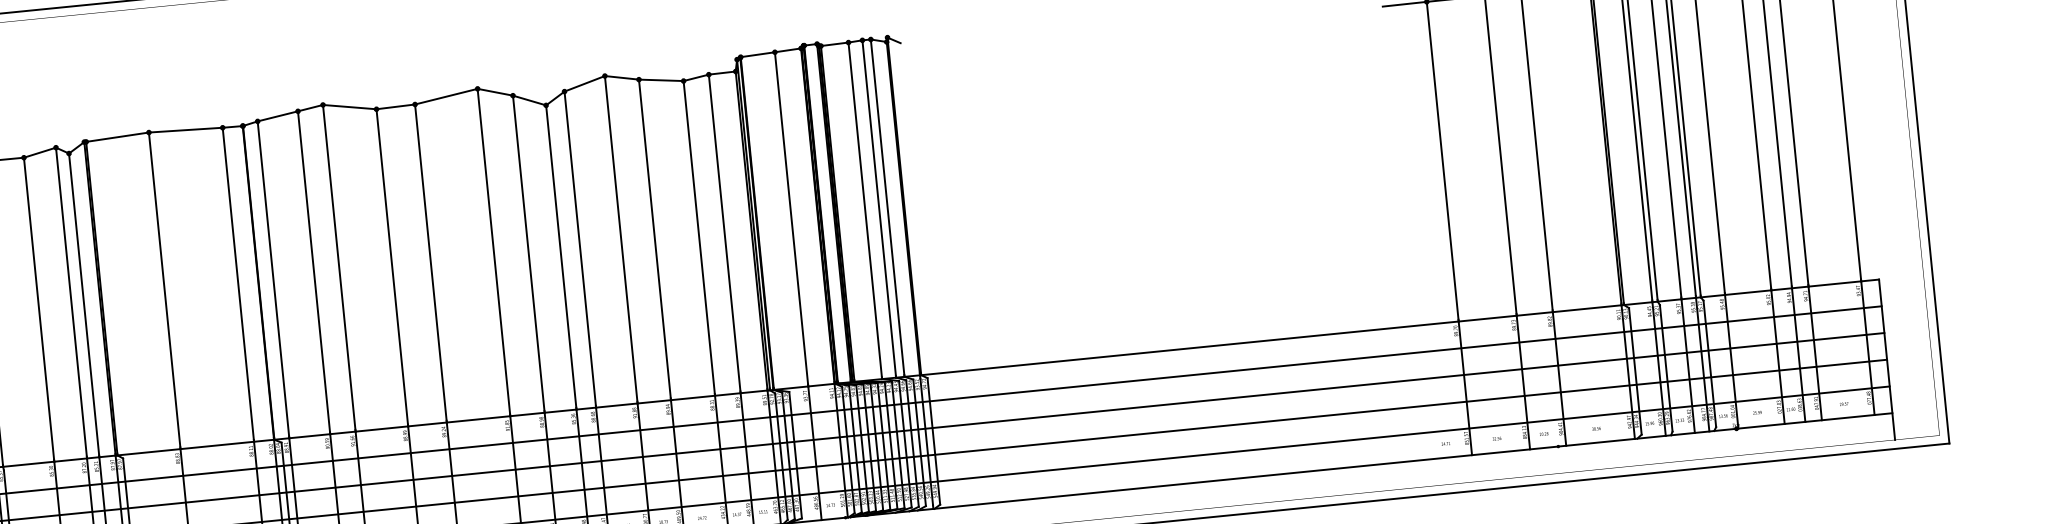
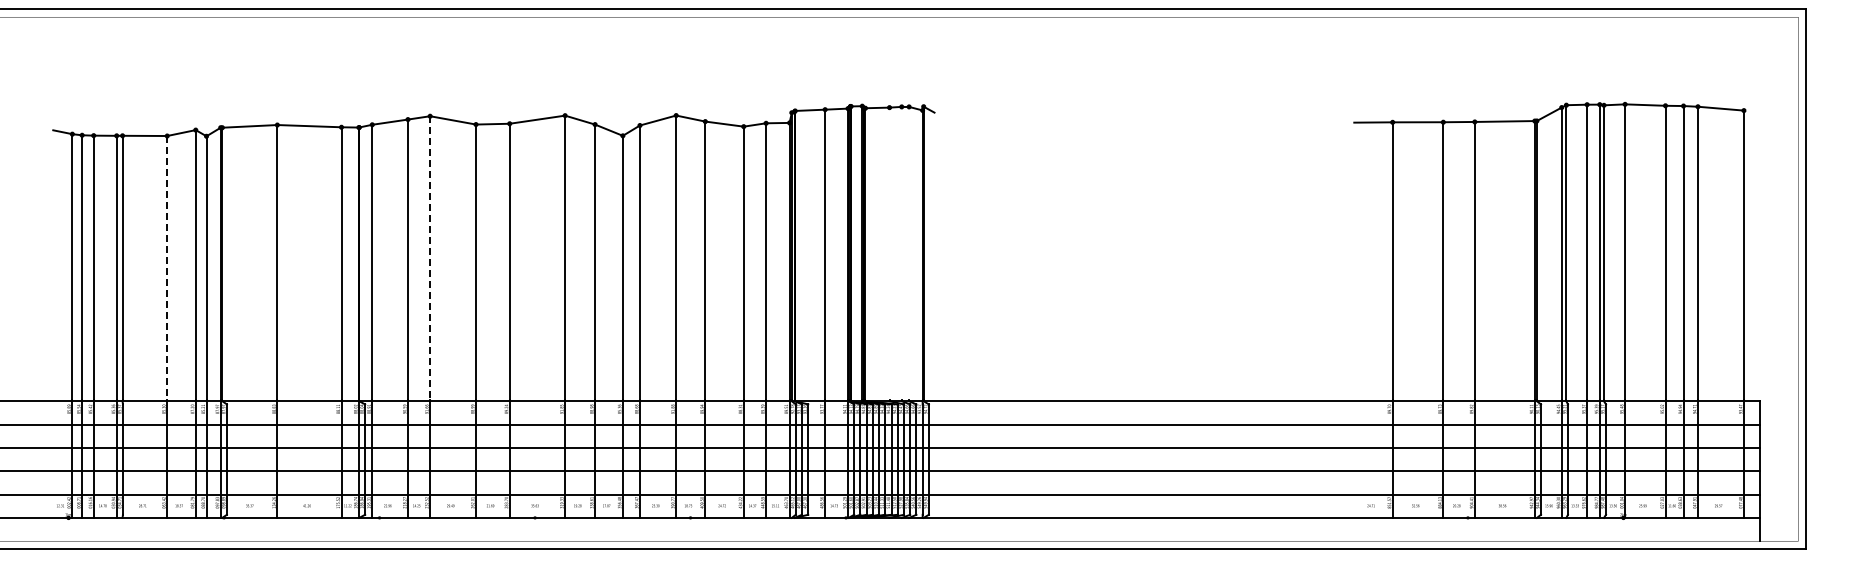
line: (888, 207) -> (909, 253), removed
line: (878, 208) -> (901, 253), removed
line: (865, 210) -> (889, 254), removed
line: (339, 267) -> (430, 258), solid -> dashed
line: (39, 309) -> (167, 268), solid -> dashed

